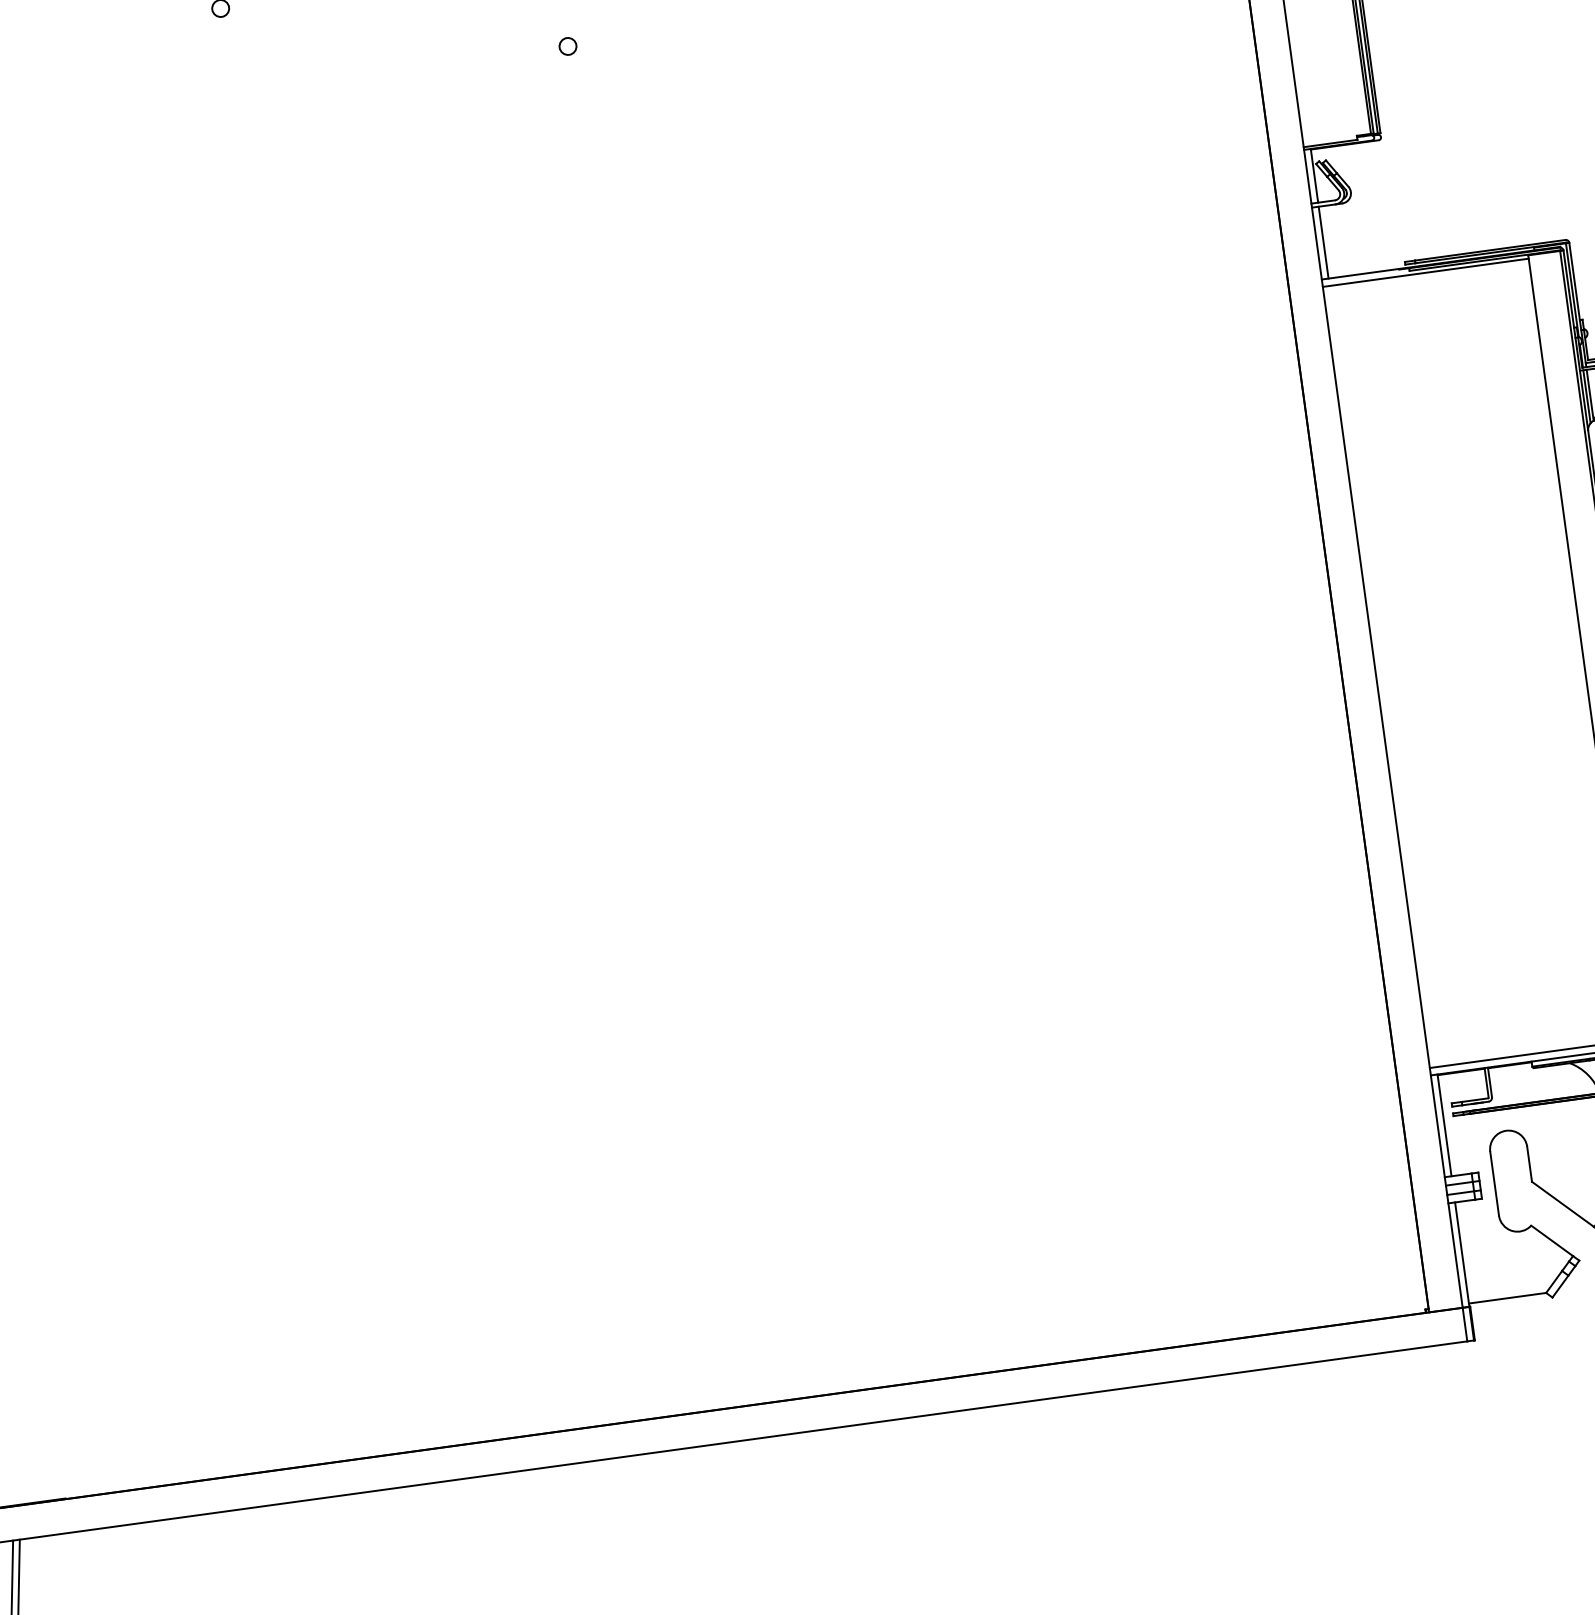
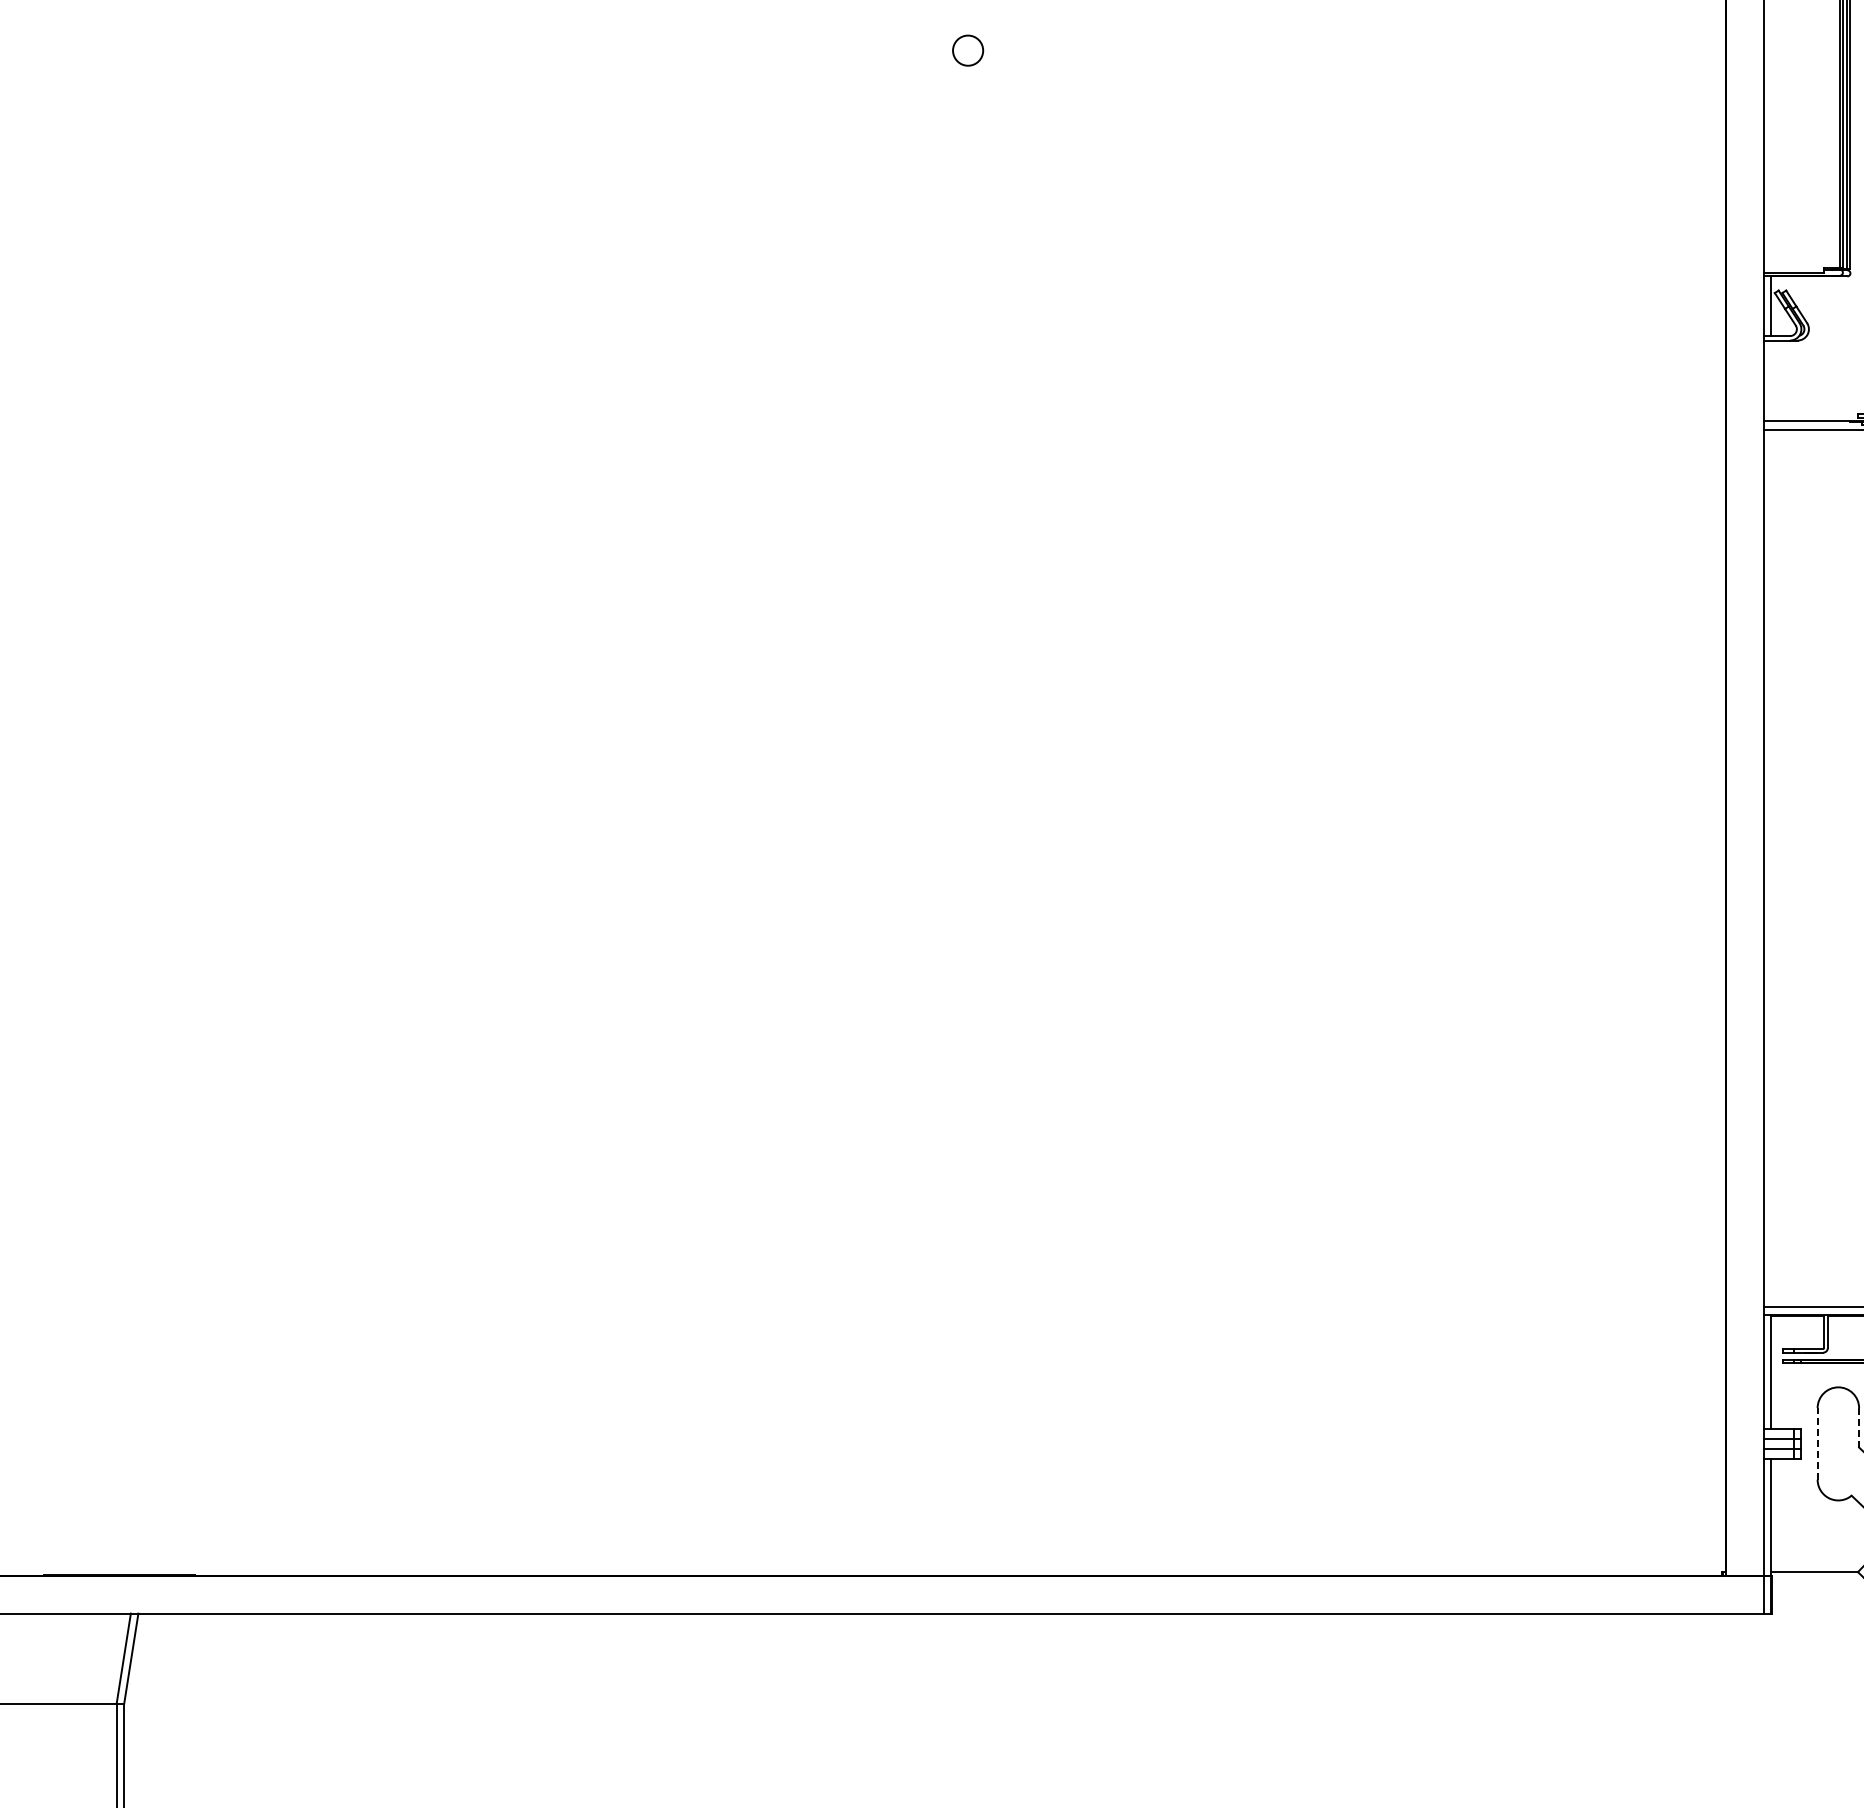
circle: (567, 46) -> (967, 50), size x1.6
line: (1323, 242) -> (1771, 380), removed
line: (1529, 1163) -> (1859, 1427), solid -> dashed
line: (1494, 1183) -> (1817, 1443), solid -> dashed

